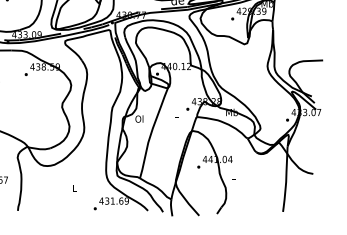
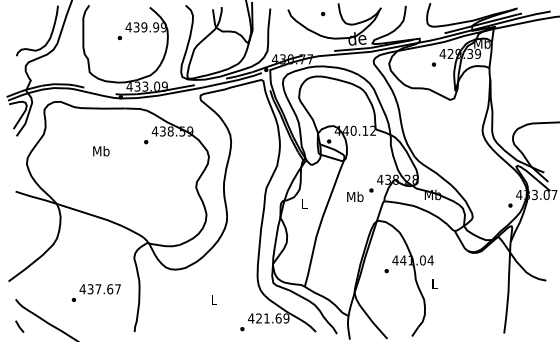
text: (176, 113) -> (355, 196), L -> Mb
text: (139, 119) -> (303, 204), Ol -> L
text: (106, 201) -> (258, 318), 431.69 -> 421.69

